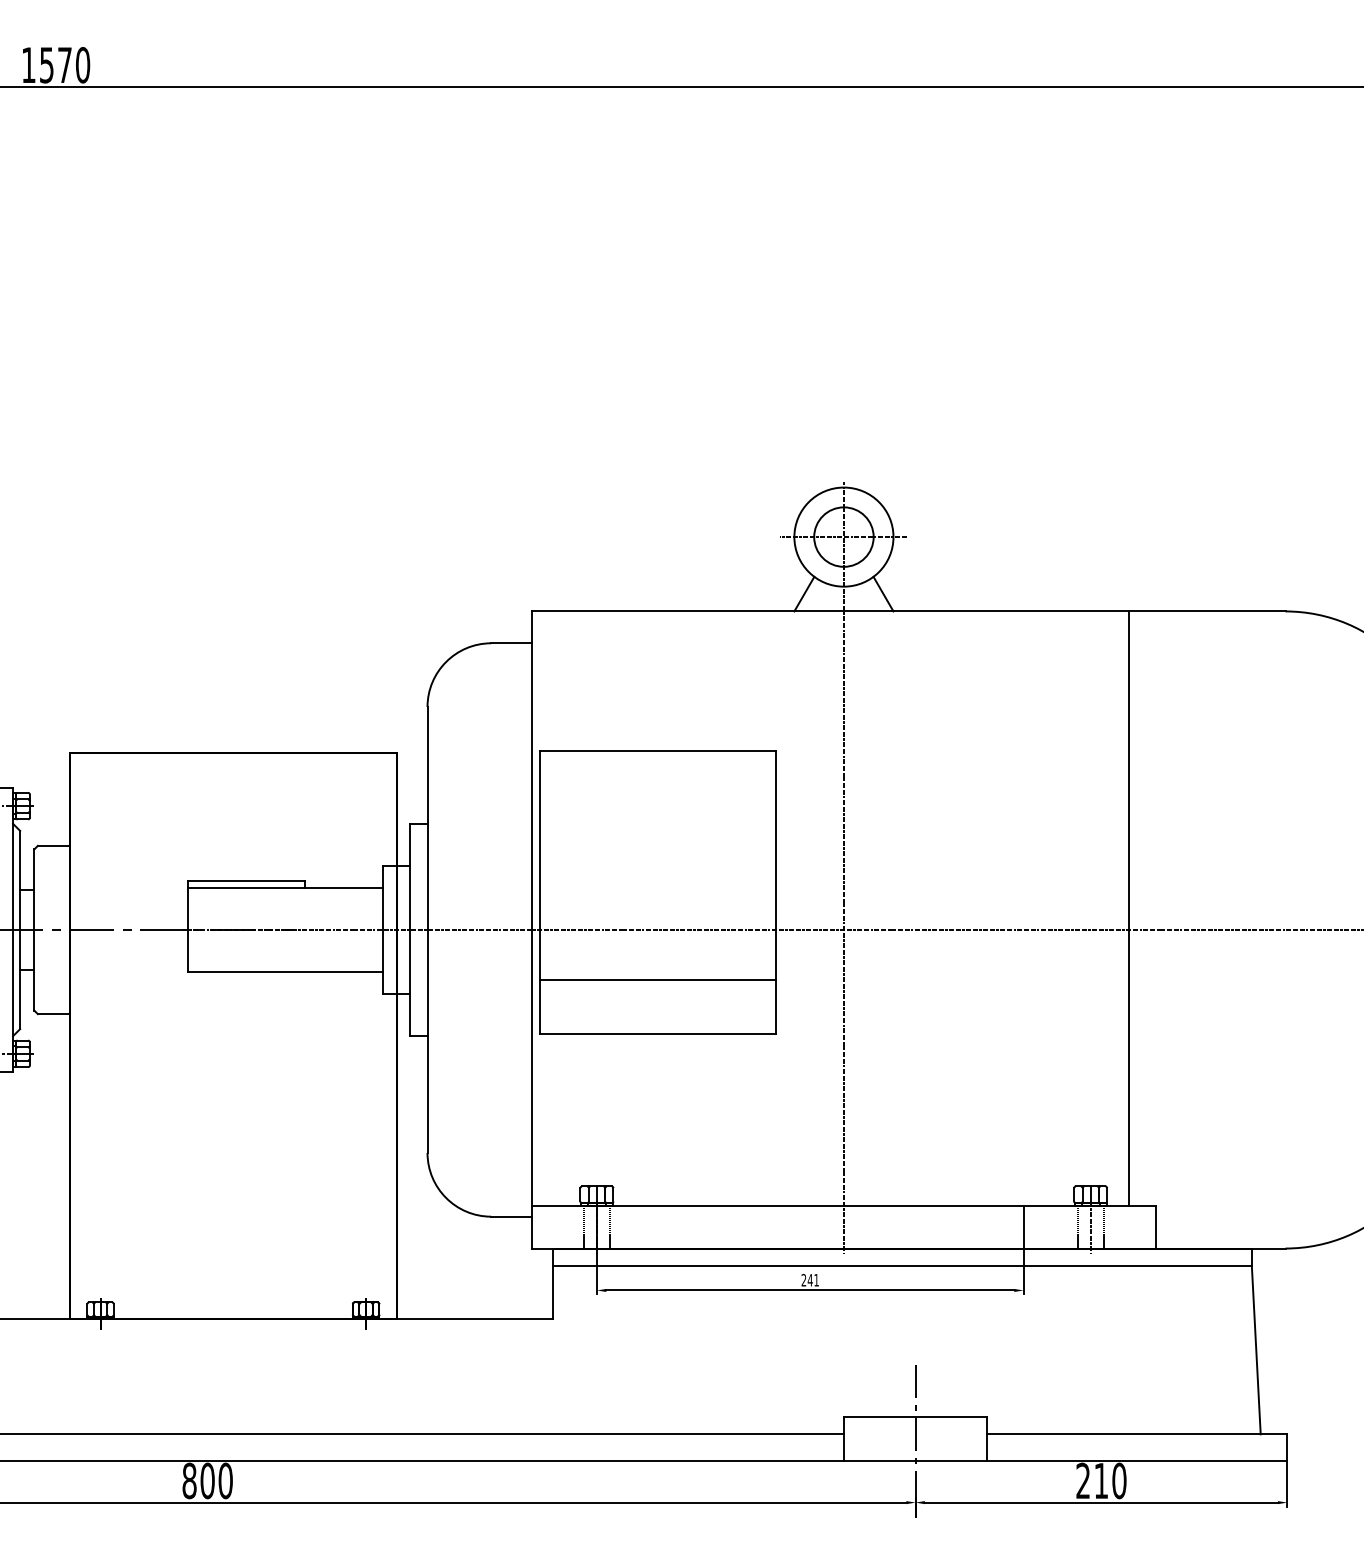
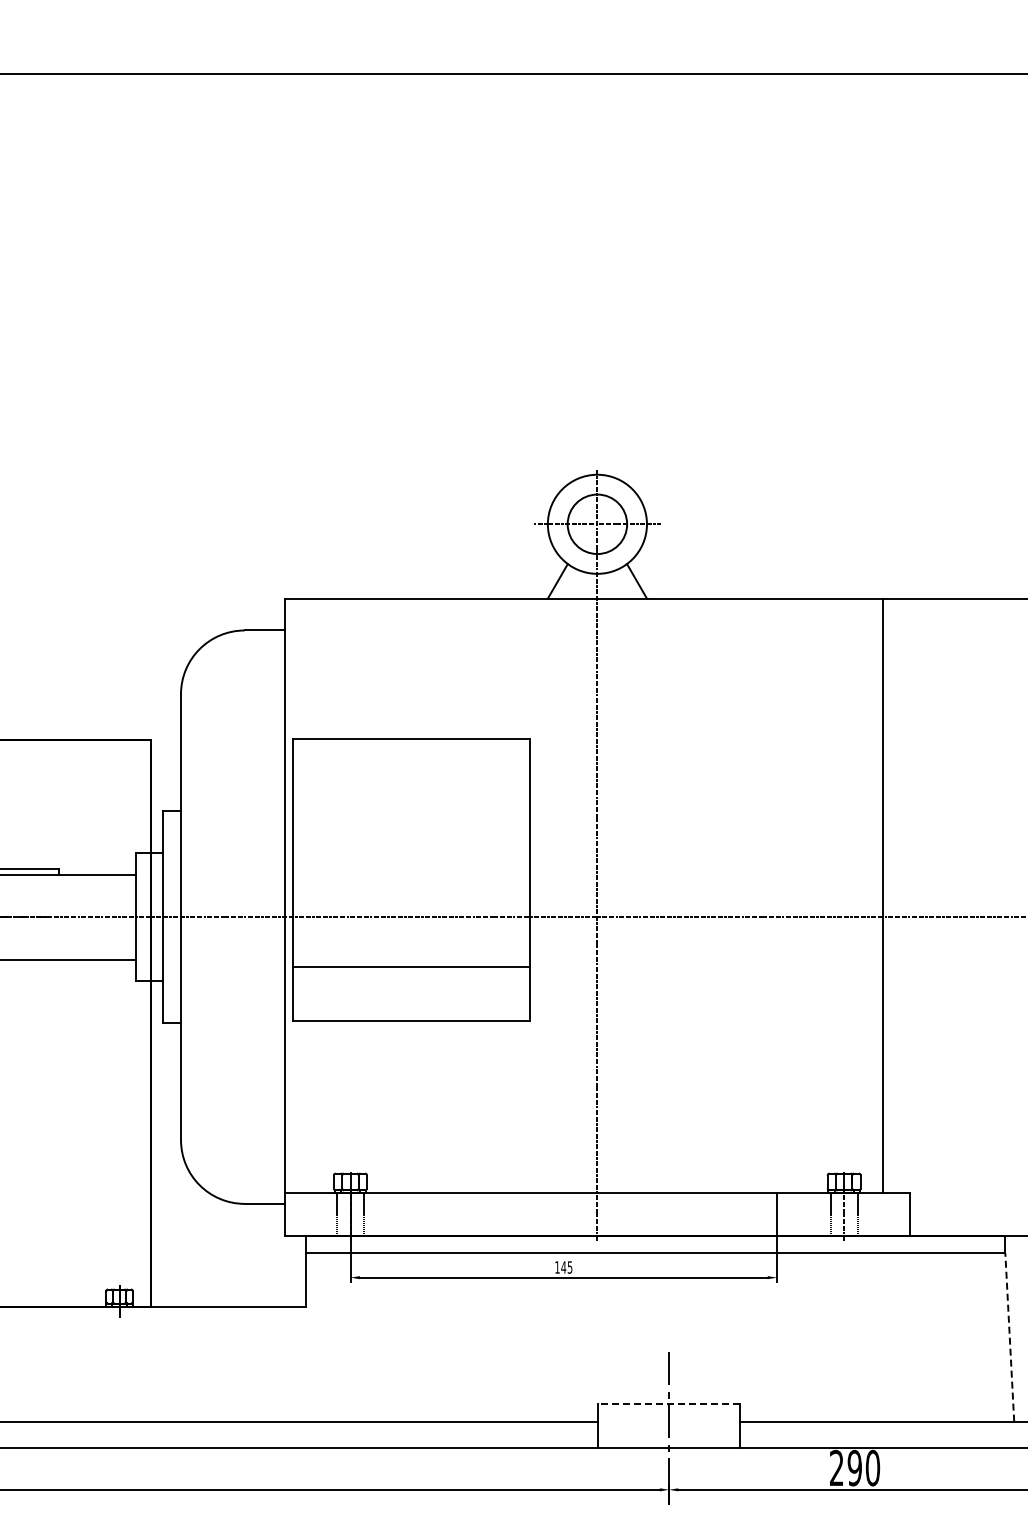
text: (809, 1280) -> (562, 1267), 241 -> 145
line: (1256, 1349) -> (1009, 1336), solid -> dashed
line: (915, 1416) -> (668, 1403), solid -> dashed
text: (1101, 1480) -> (854, 1467), 210 -> 290

